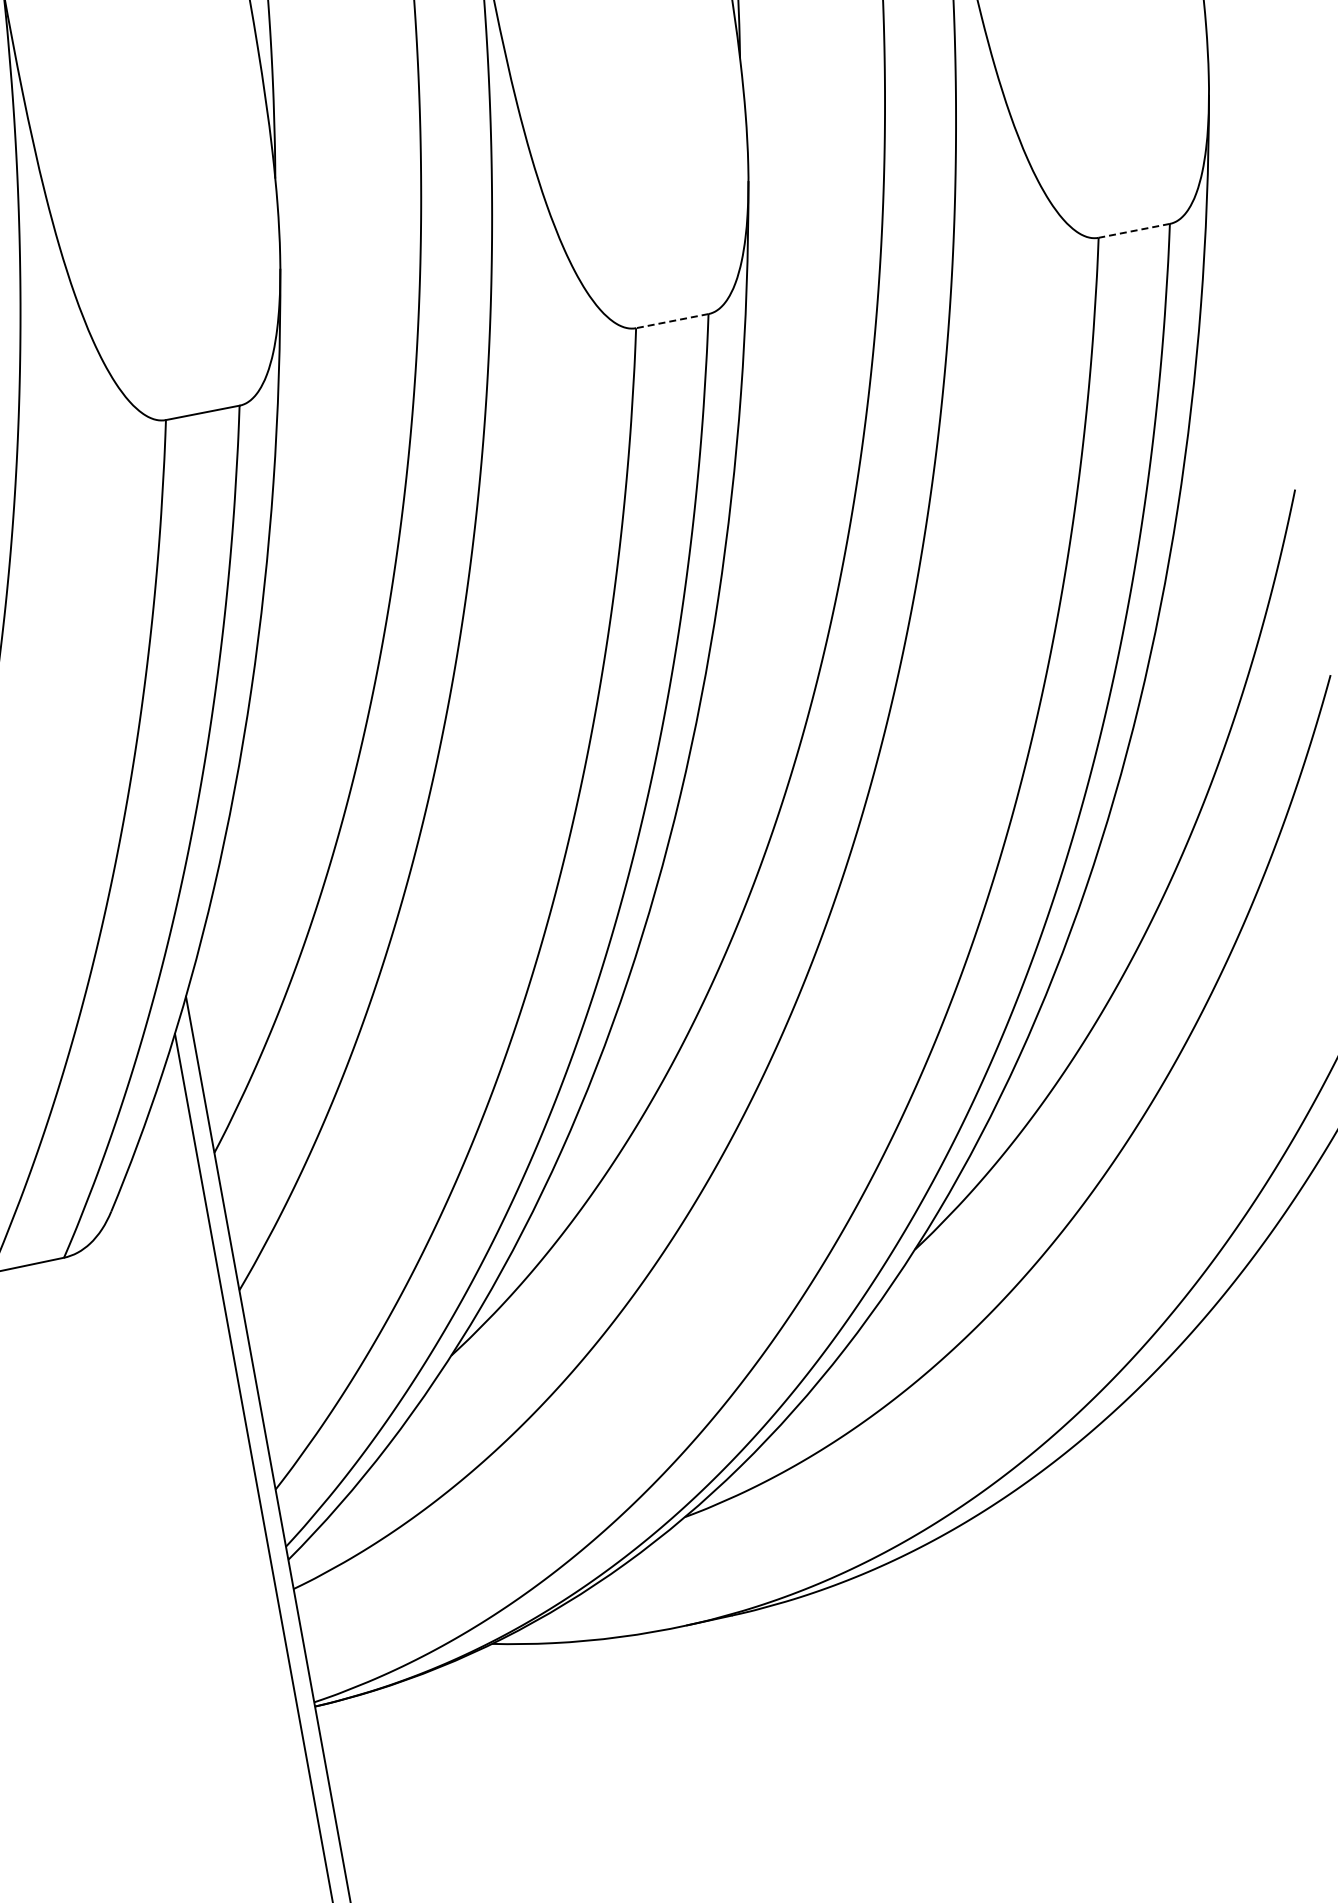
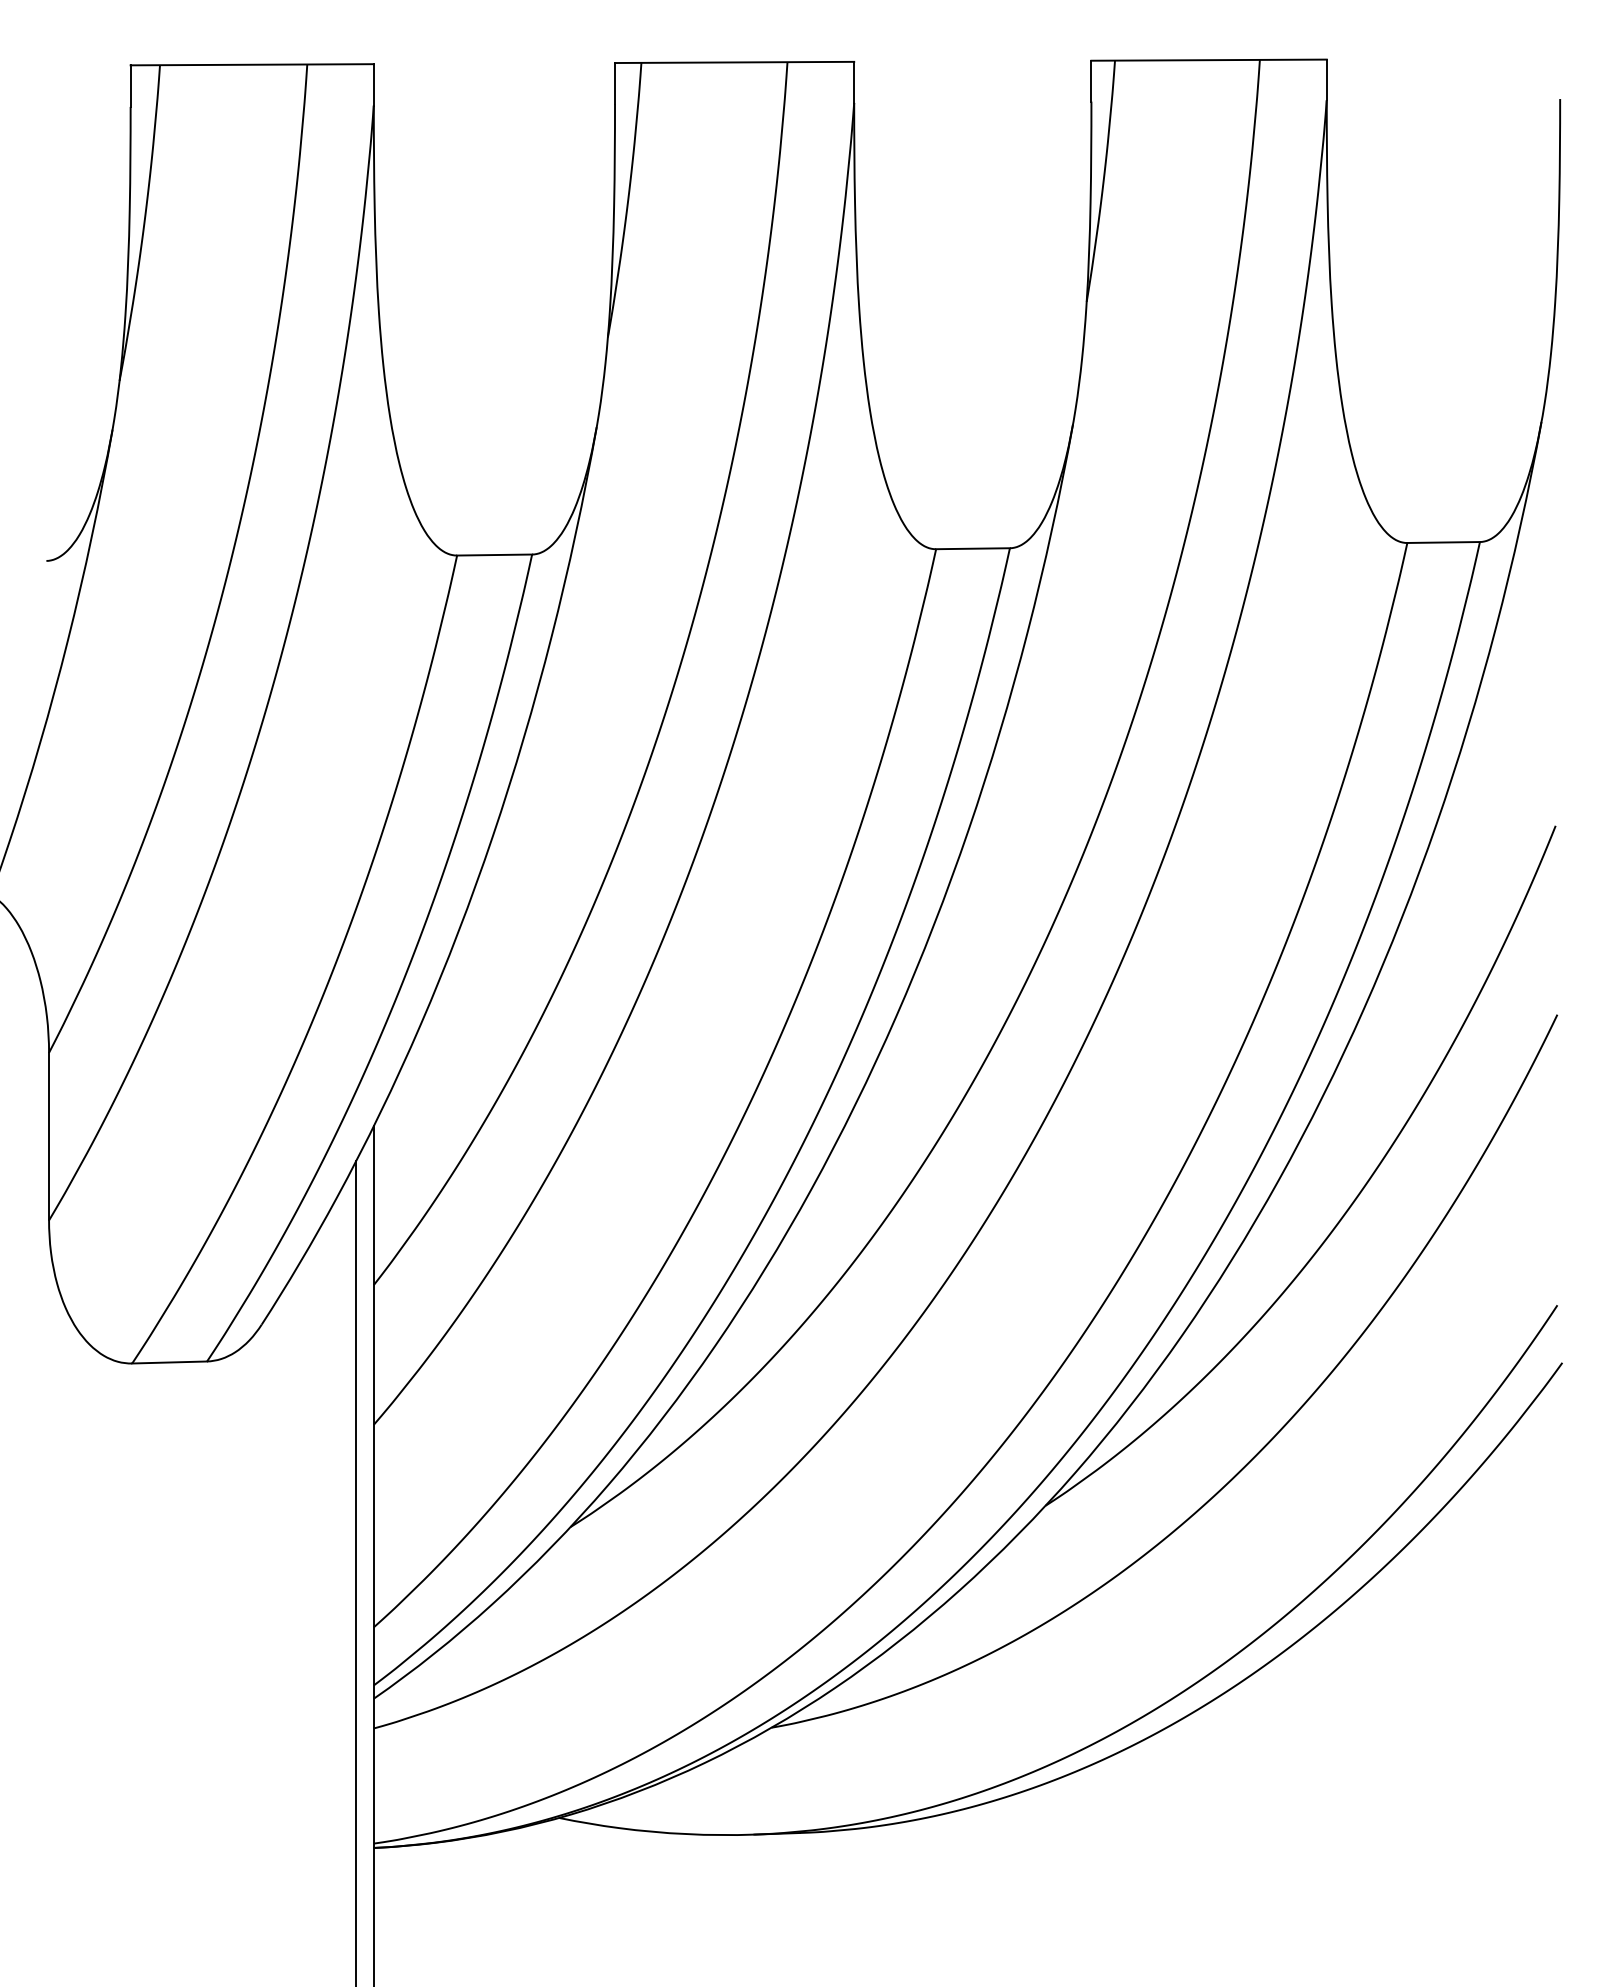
line: (1134, 230) -> (1443, 542), dashed -> solid
line: (672, 320) -> (973, 548), dashed -> solid

